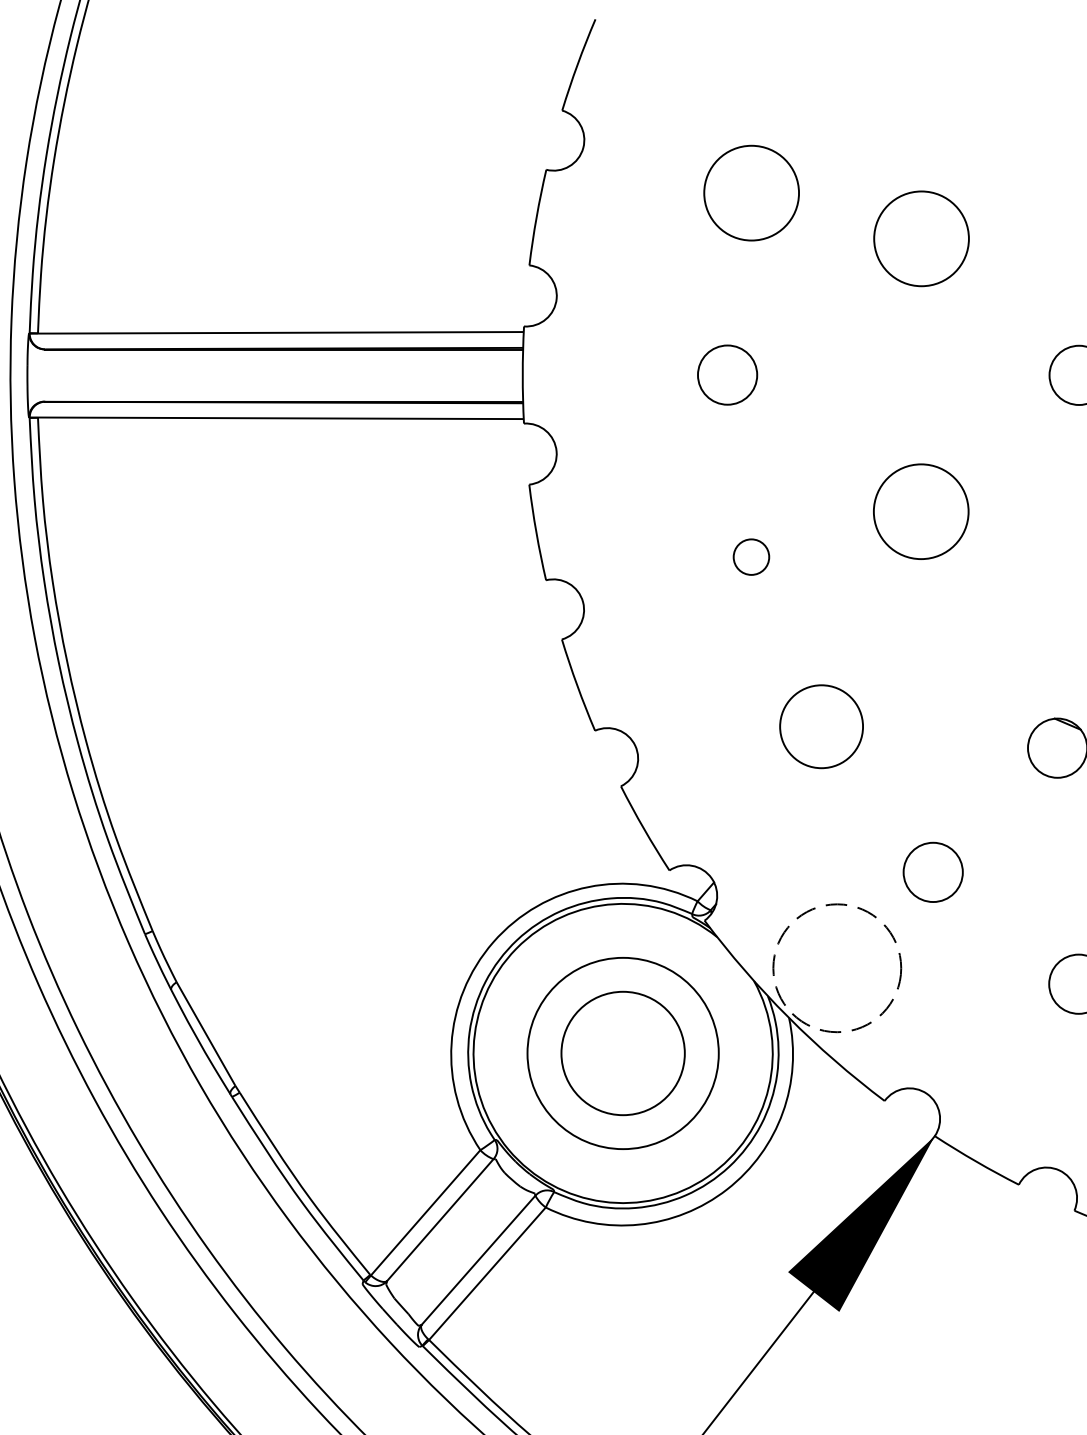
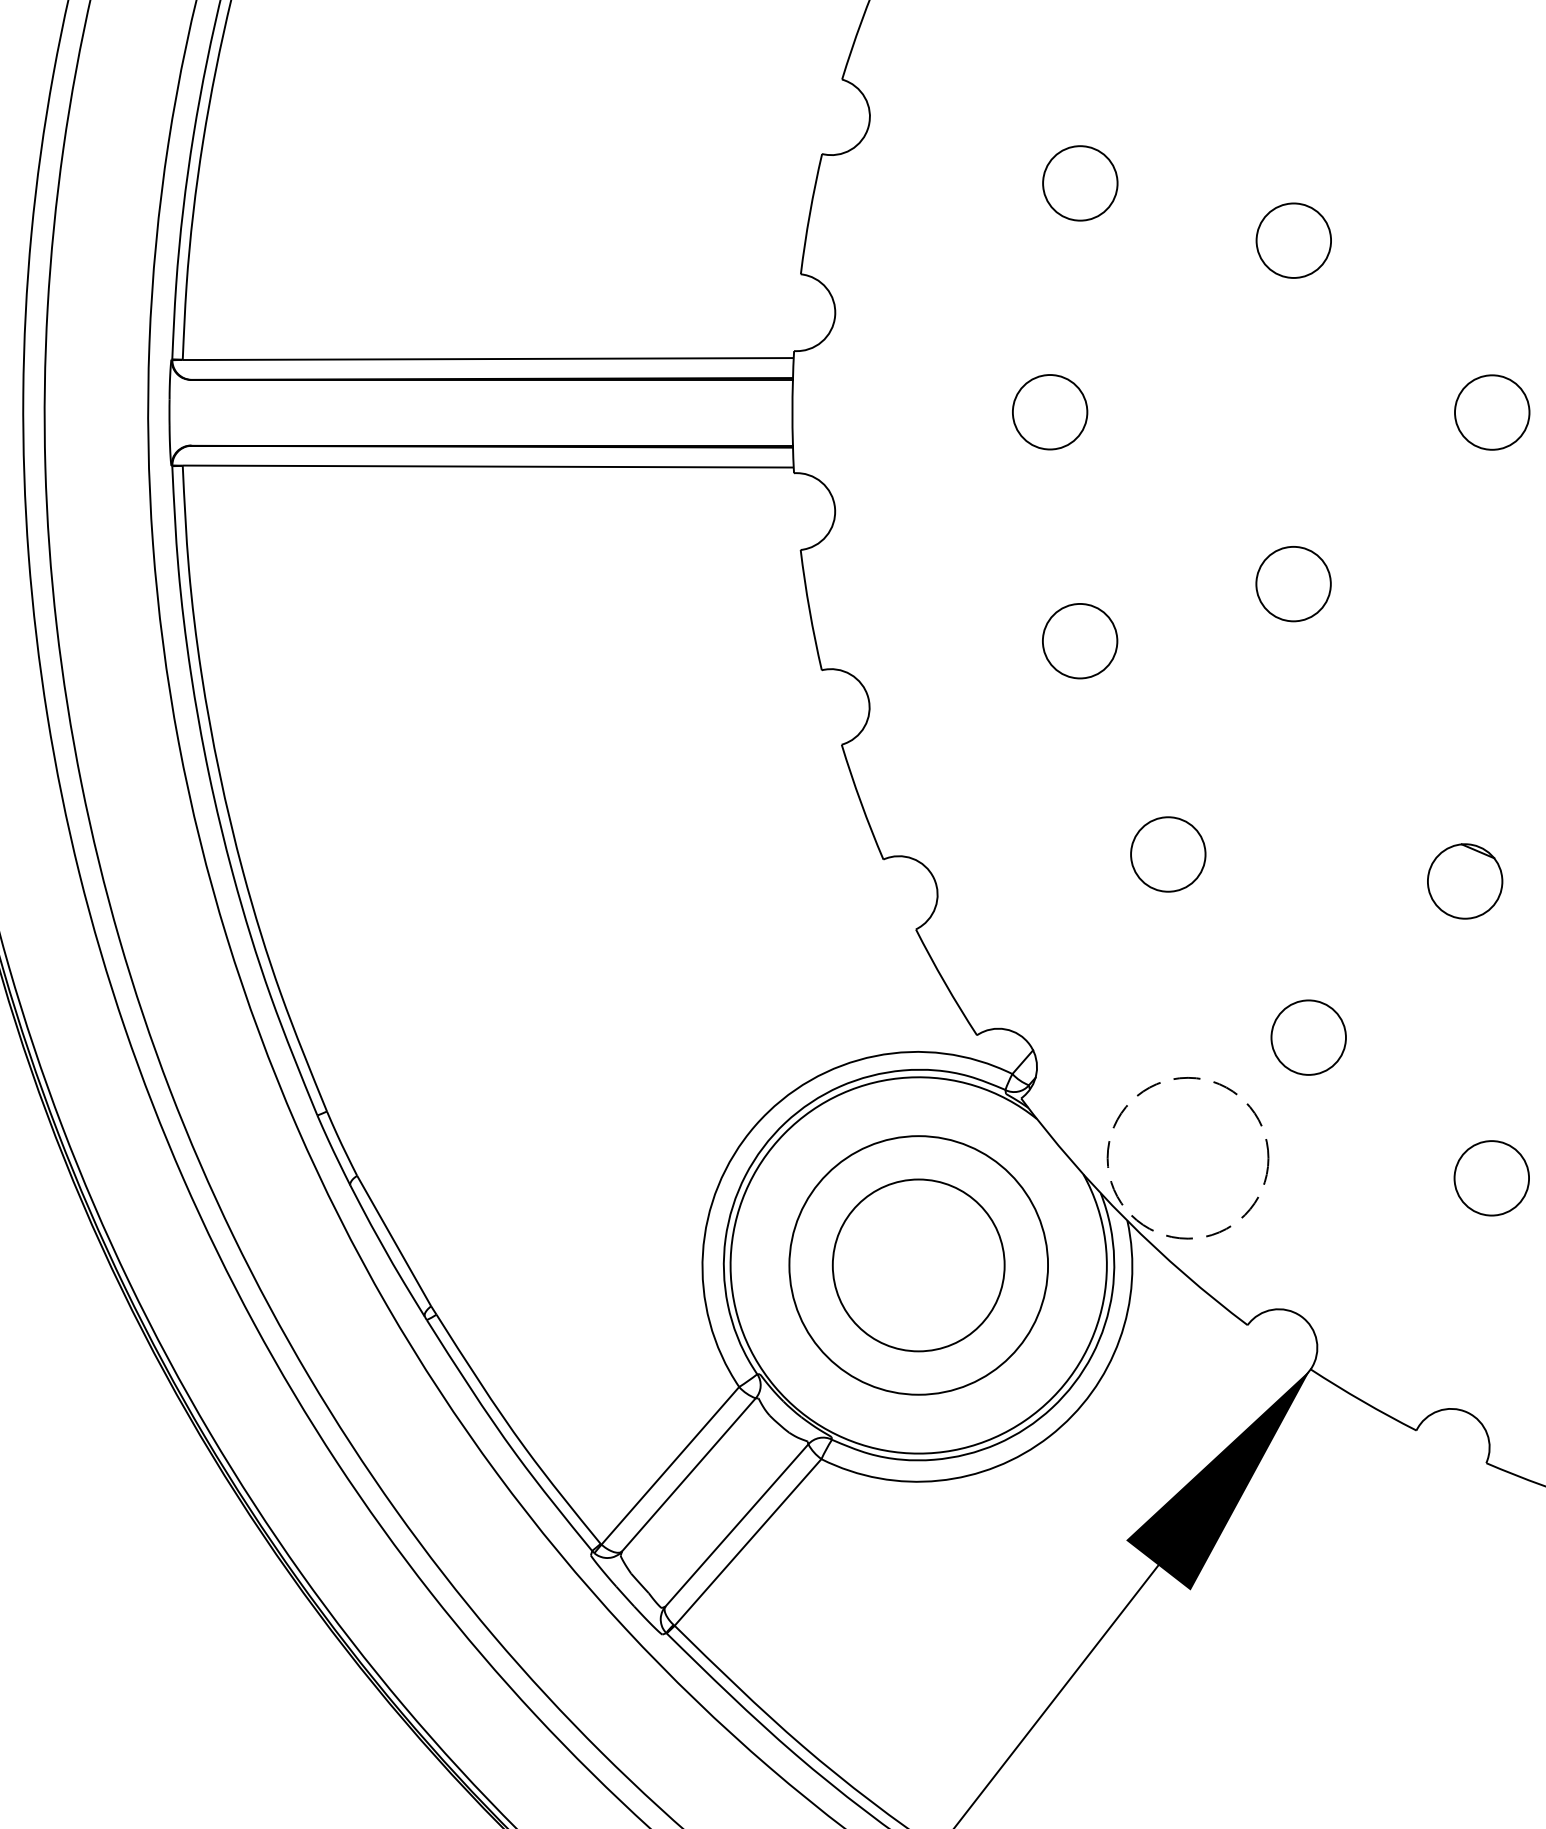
circle: (751, 193) -> (1080, 183), size x0.62
circle: (921, 238) -> (1293, 240), size x0.62
circle: (921, 511) -> (1293, 583), size x0.62
circle: (750, 556) -> (1079, 640), size x1.67
circle: (821, 726) -> (1168, 854), size x0.71
circle: (622, 1053) -> (918, 1265), size x0.71
circle: (622, 1053) -> (918, 1265), size x1.67

